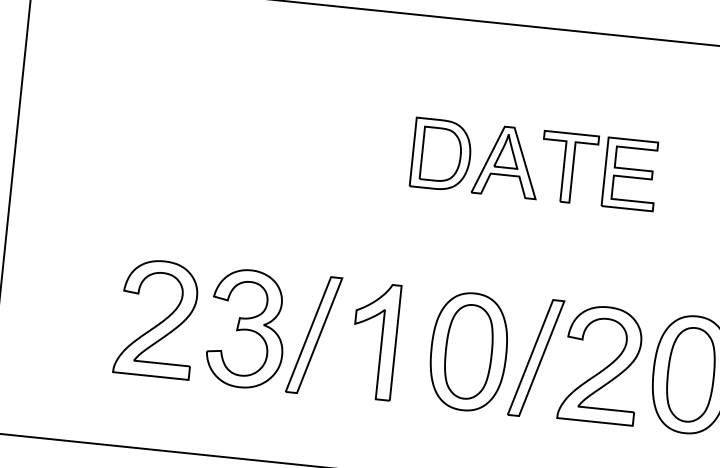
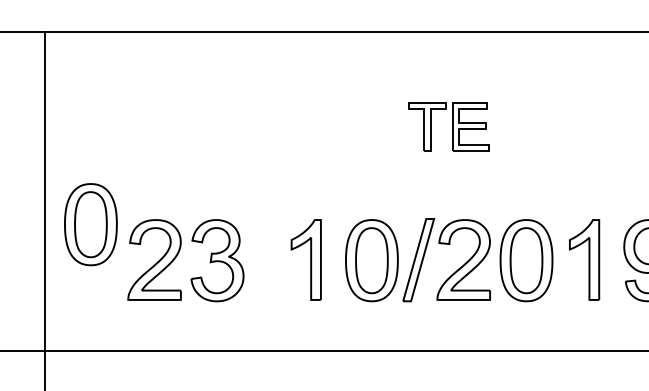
part: (476, 157) -> (363, 126), removed
part: (69, 258) -> (90, 224), added
part: (313, 335) -> (263, 260), removed

